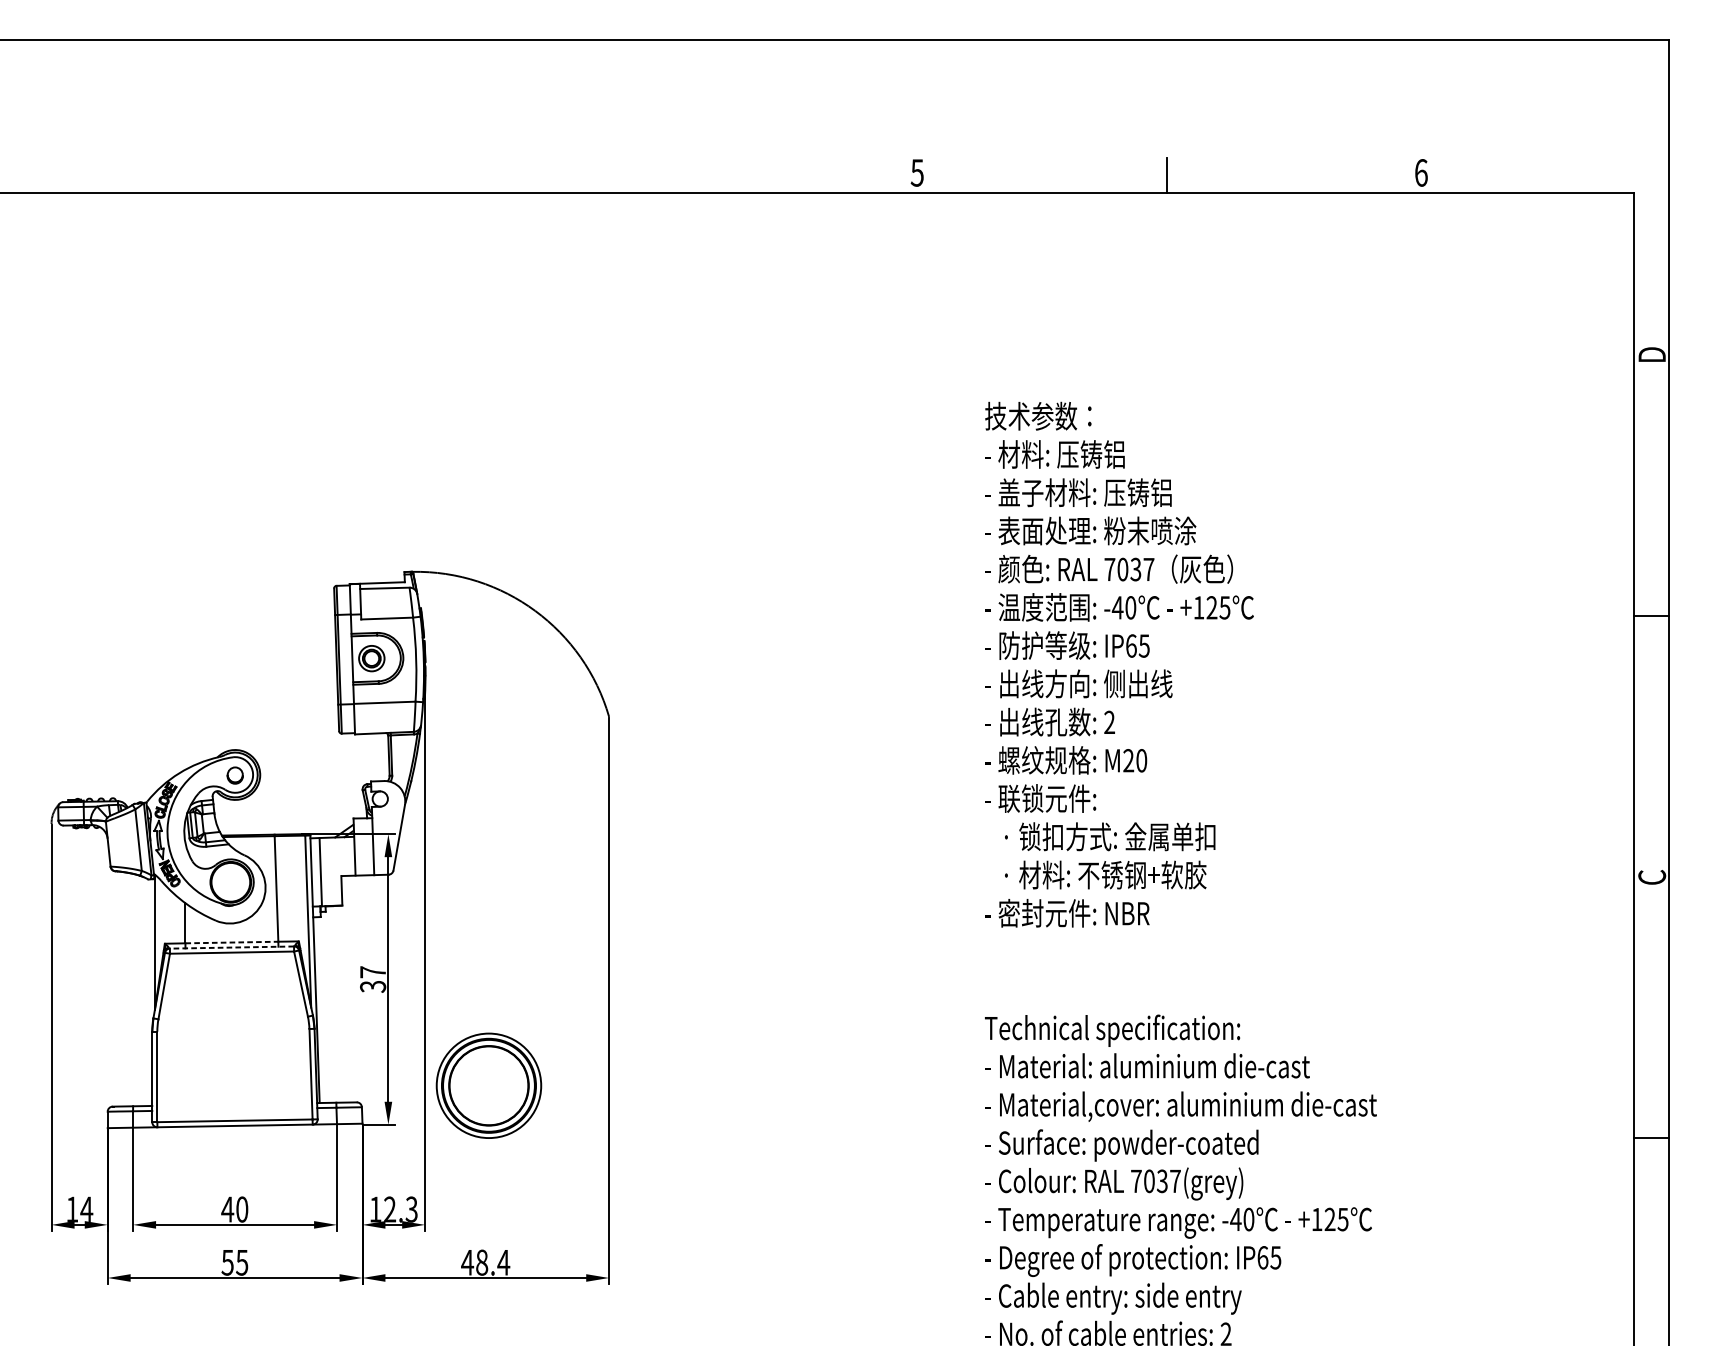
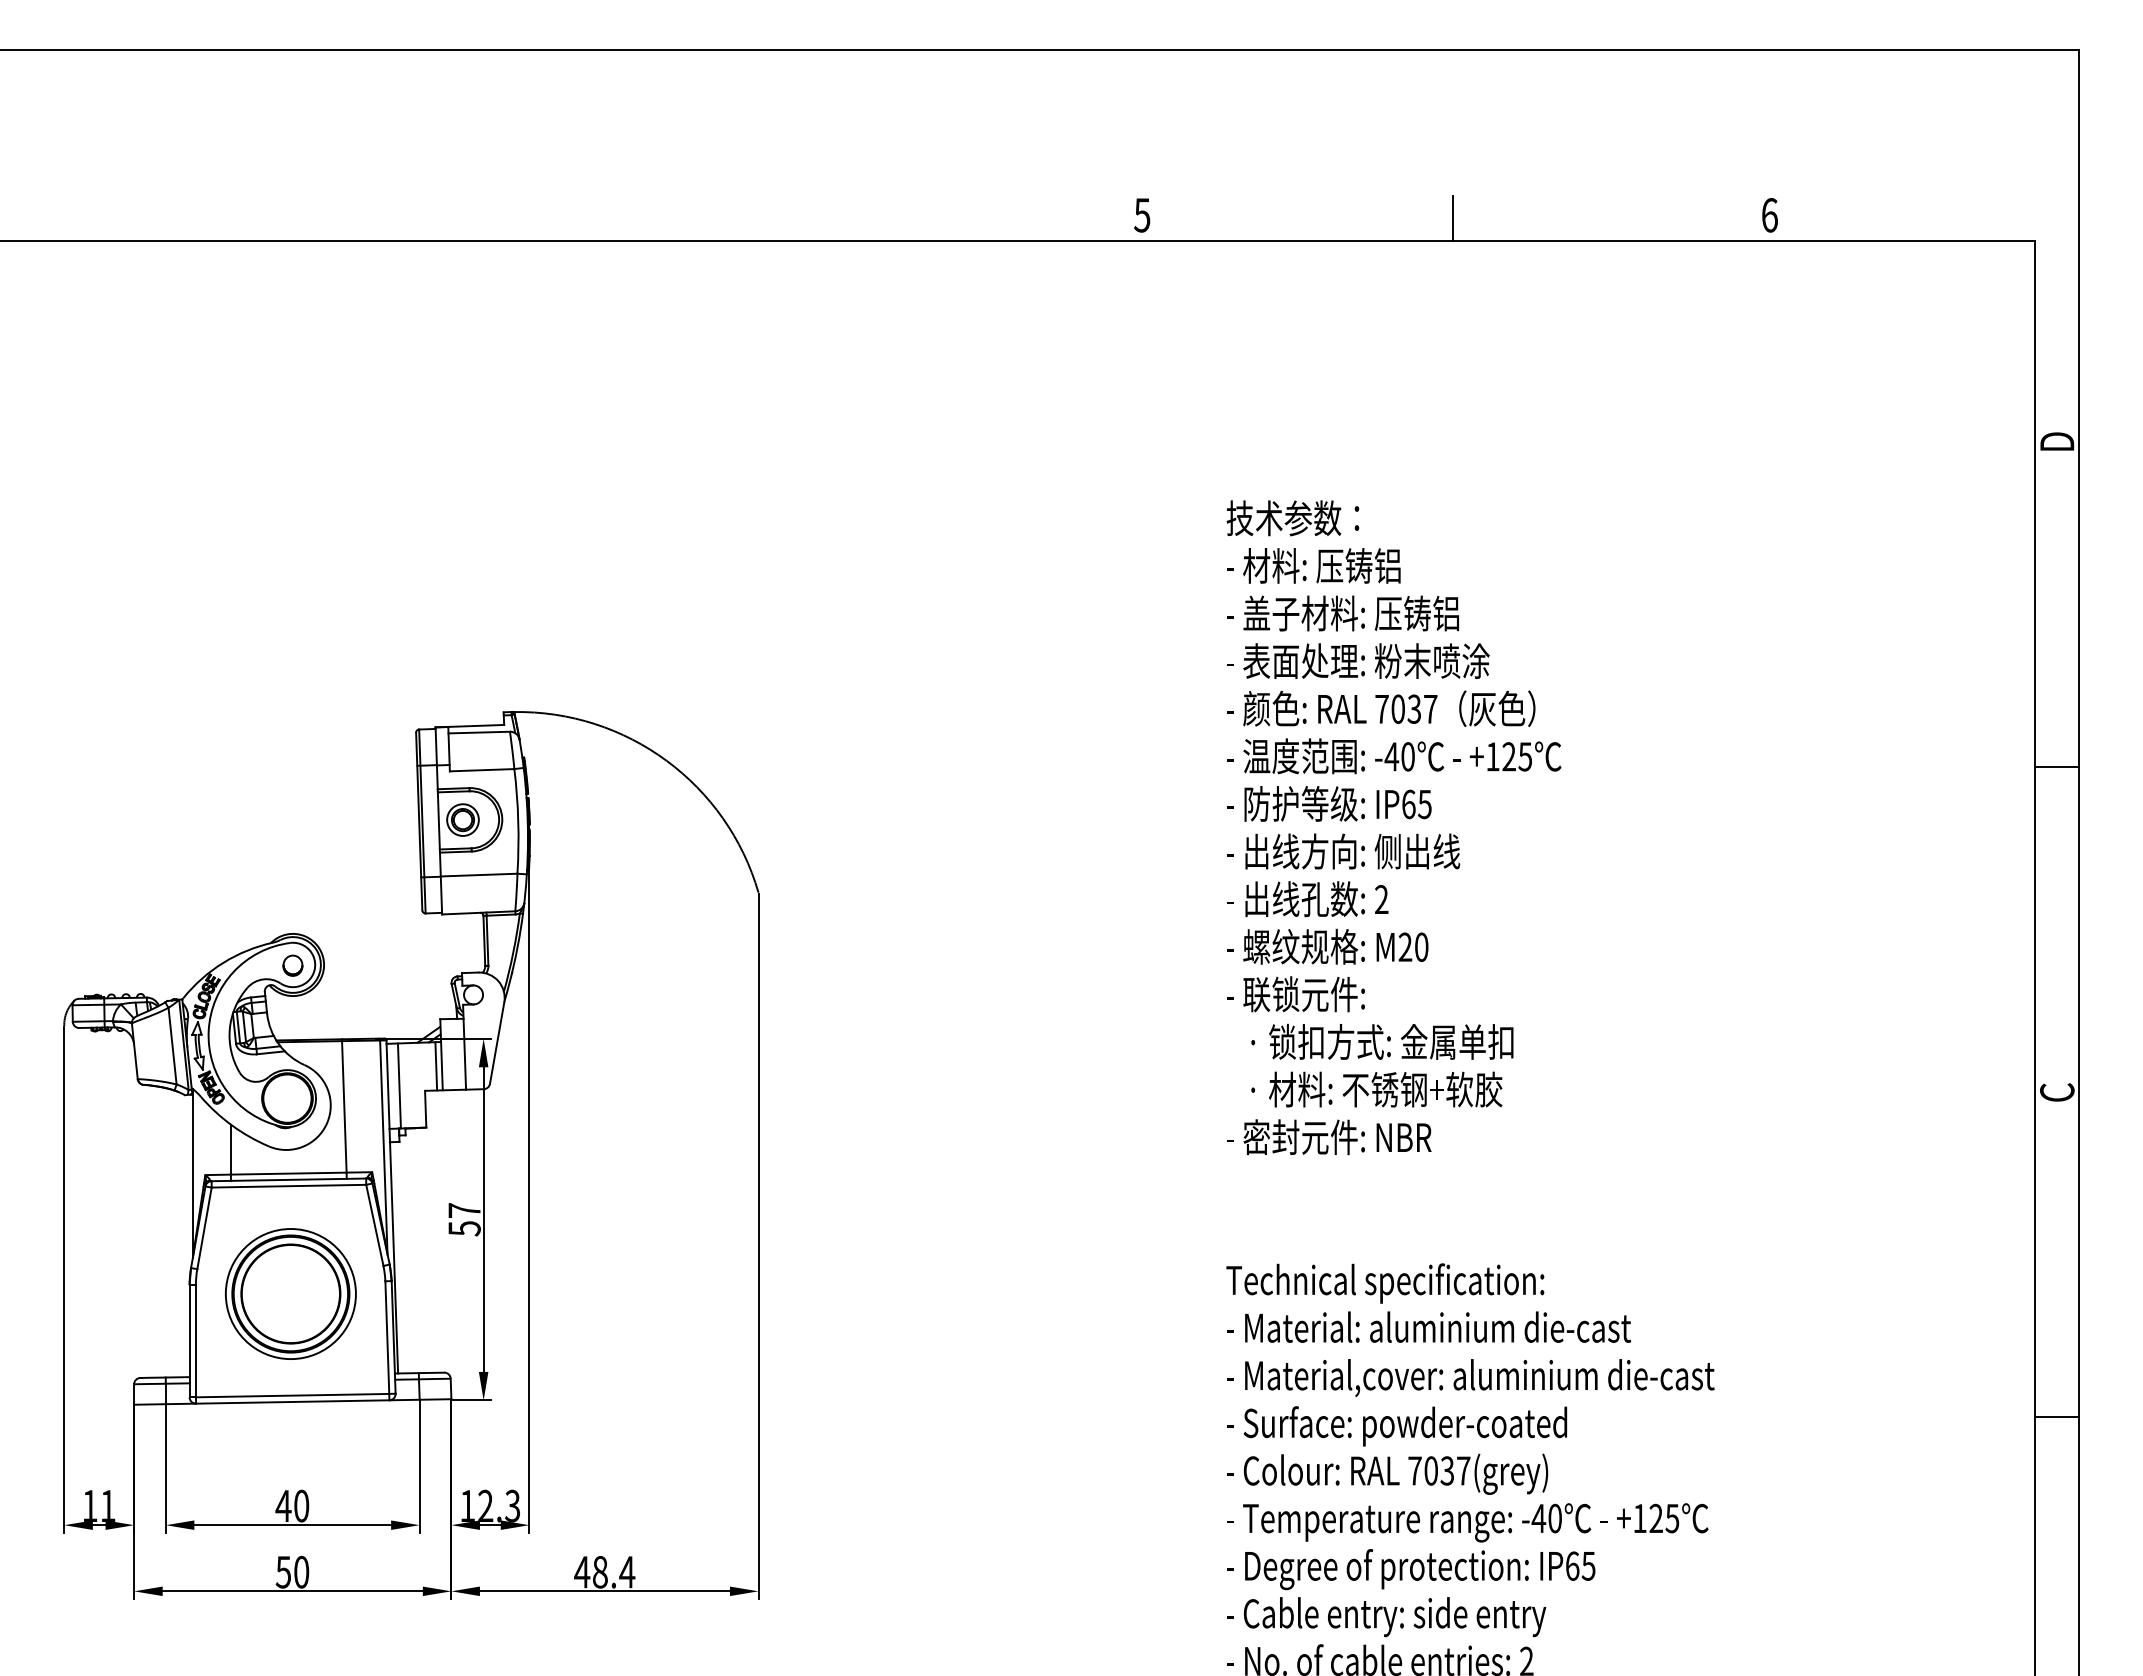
line: (350, 856) -> (436, 1066), added
line: (231, 942) -> (288, 1173), dashed -> solid
line: (231, 947) -> (288, 1179), dashed -> solid
text: (373, 986) -> (464, 1228), 37 -> 57
part: (488, 1085) -> (290, 1293), moved
text: (86, 1209) -> (107, 1505), 14 -> 11
text: (242, 1262) -> (301, 1571), 55 -> 50

